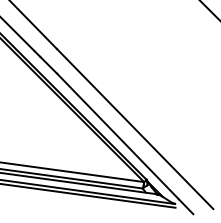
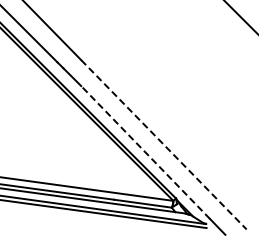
line: (135, 129) -> (164, 145), solid -> dashed
line: (117, 136) -> (145, 152), solid -> dashed

